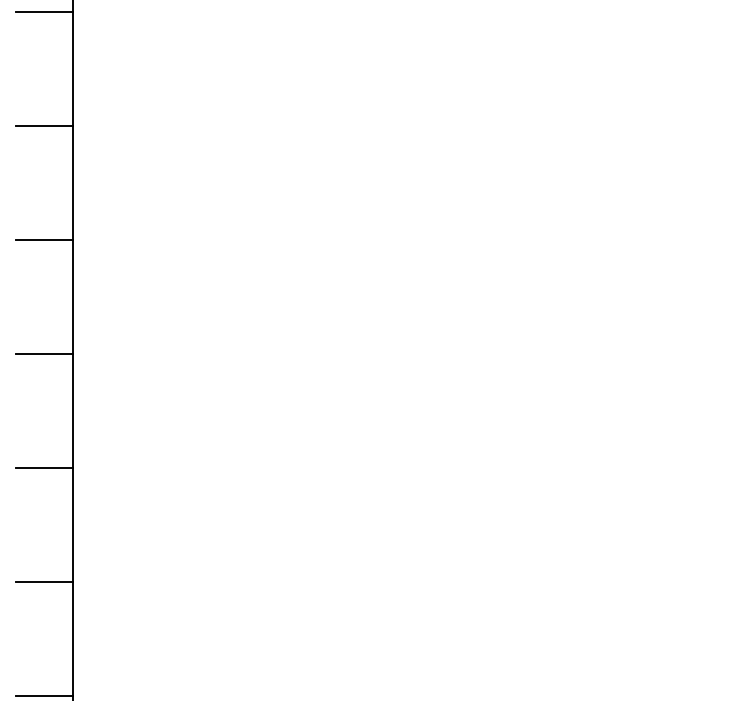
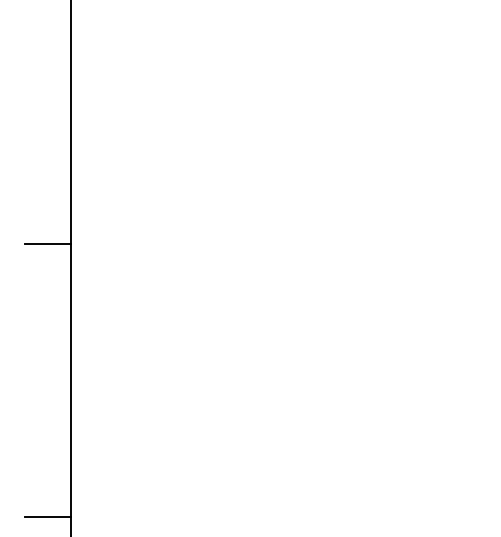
line: (43, 125) -> (47, 61), removed
line: (43, 239) -> (47, 152), removed
line: (43, 468) -> (47, 335), removed
line: (43, 582) -> (47, 426), removed

